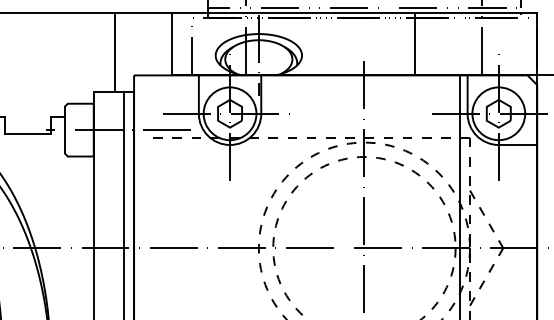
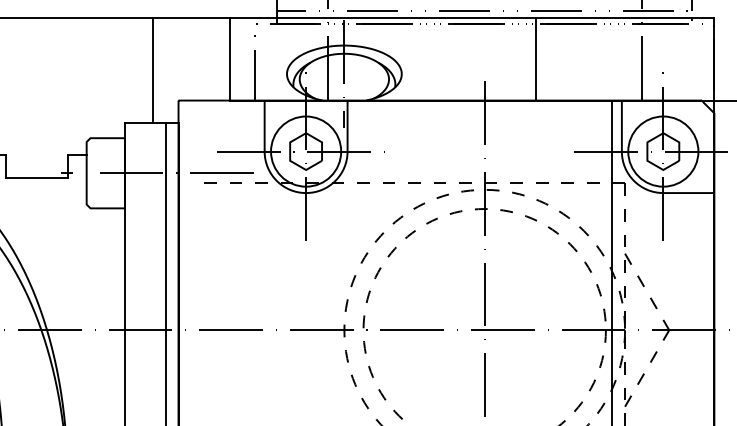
line: (414, 43) -> (535, 58), moved

